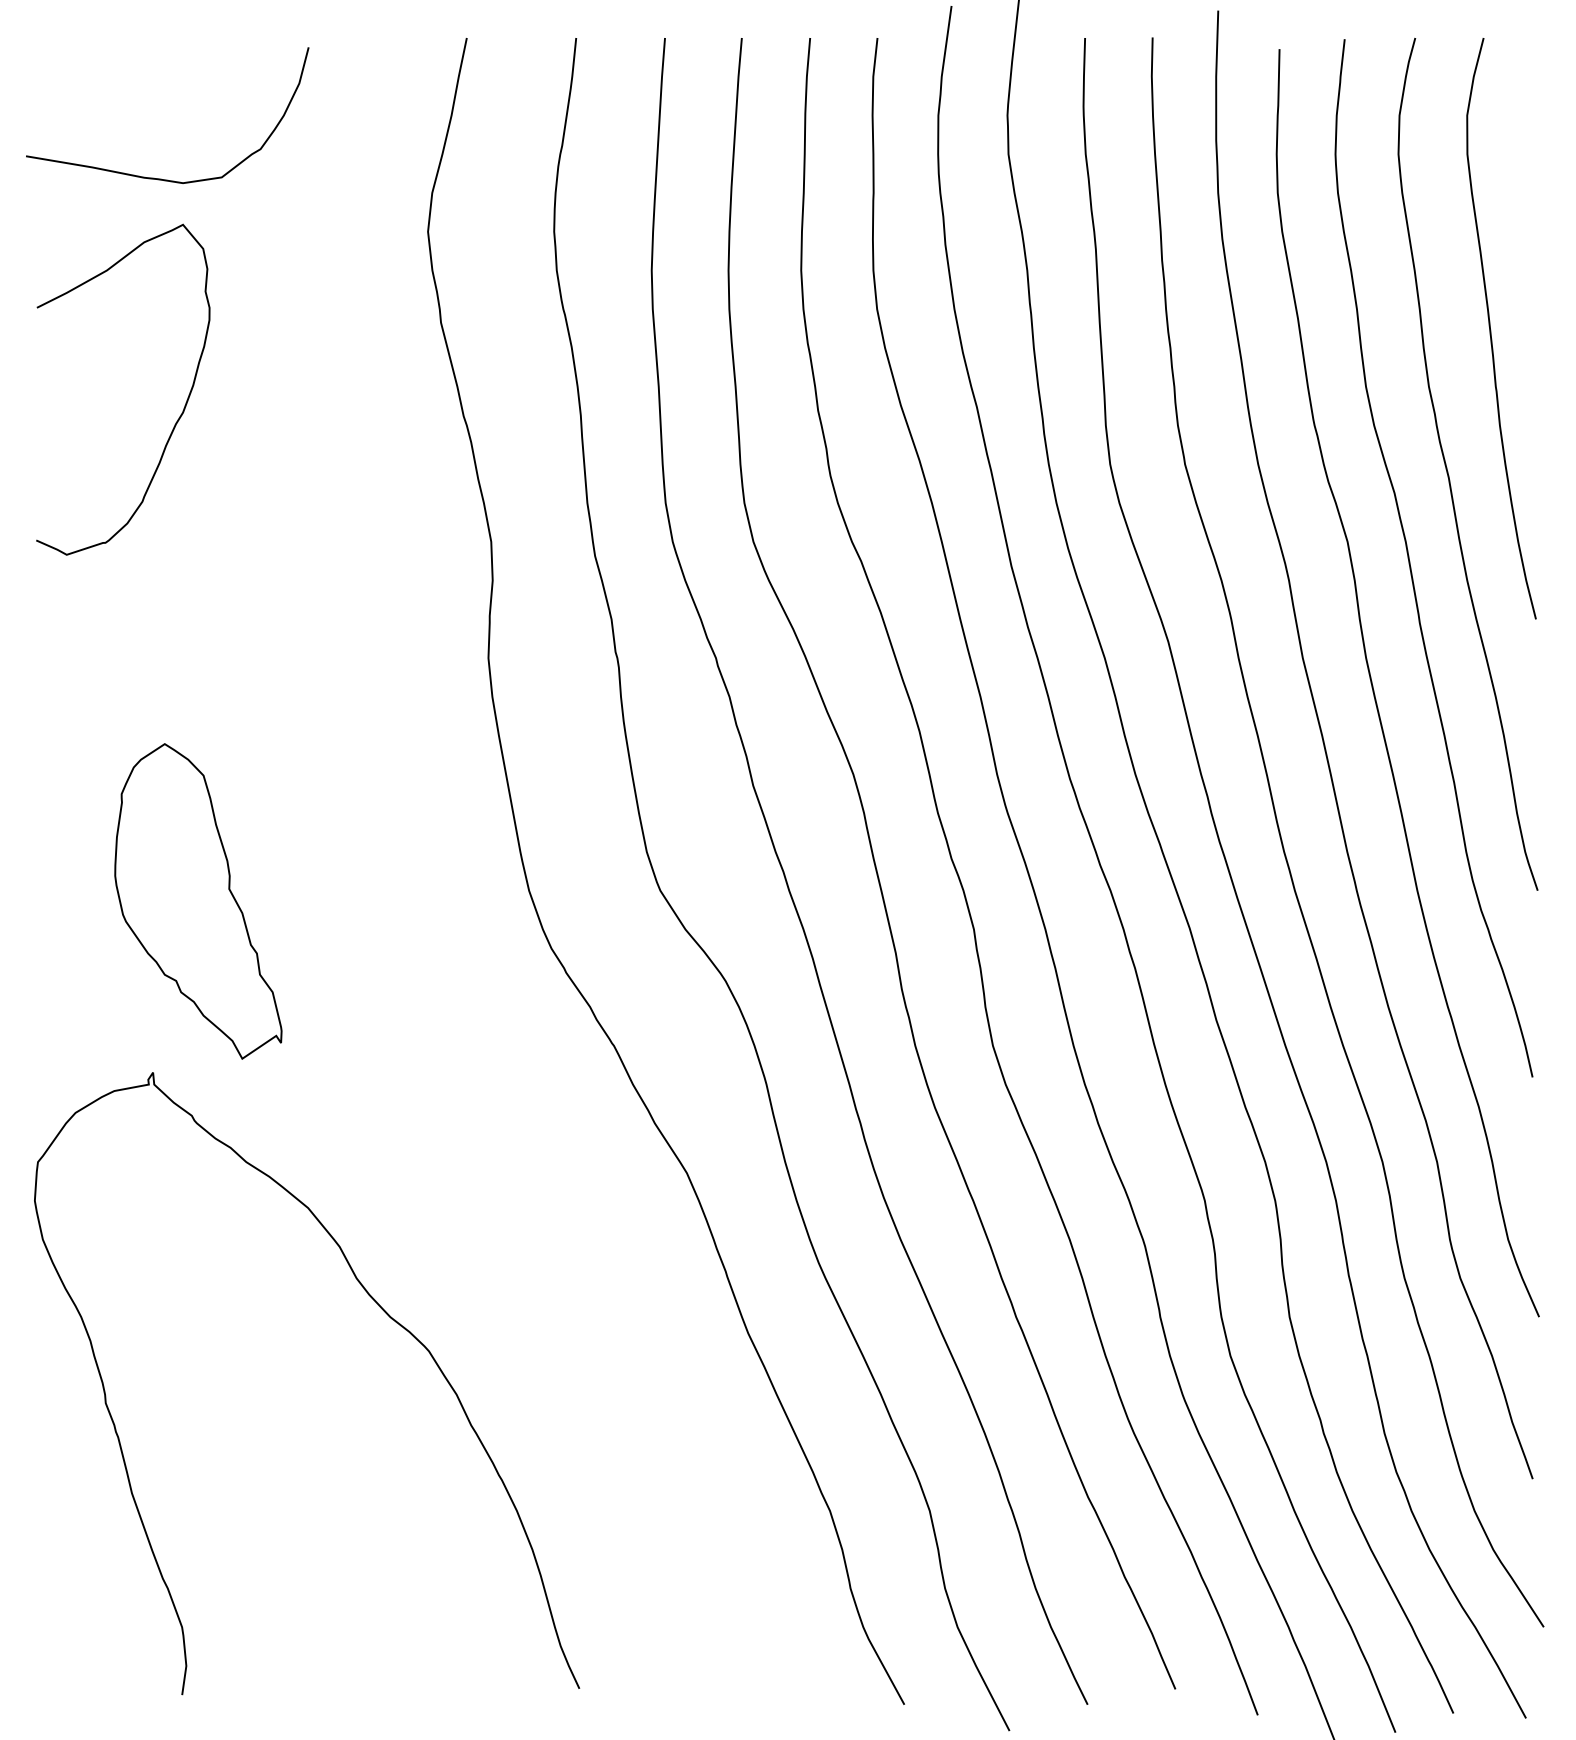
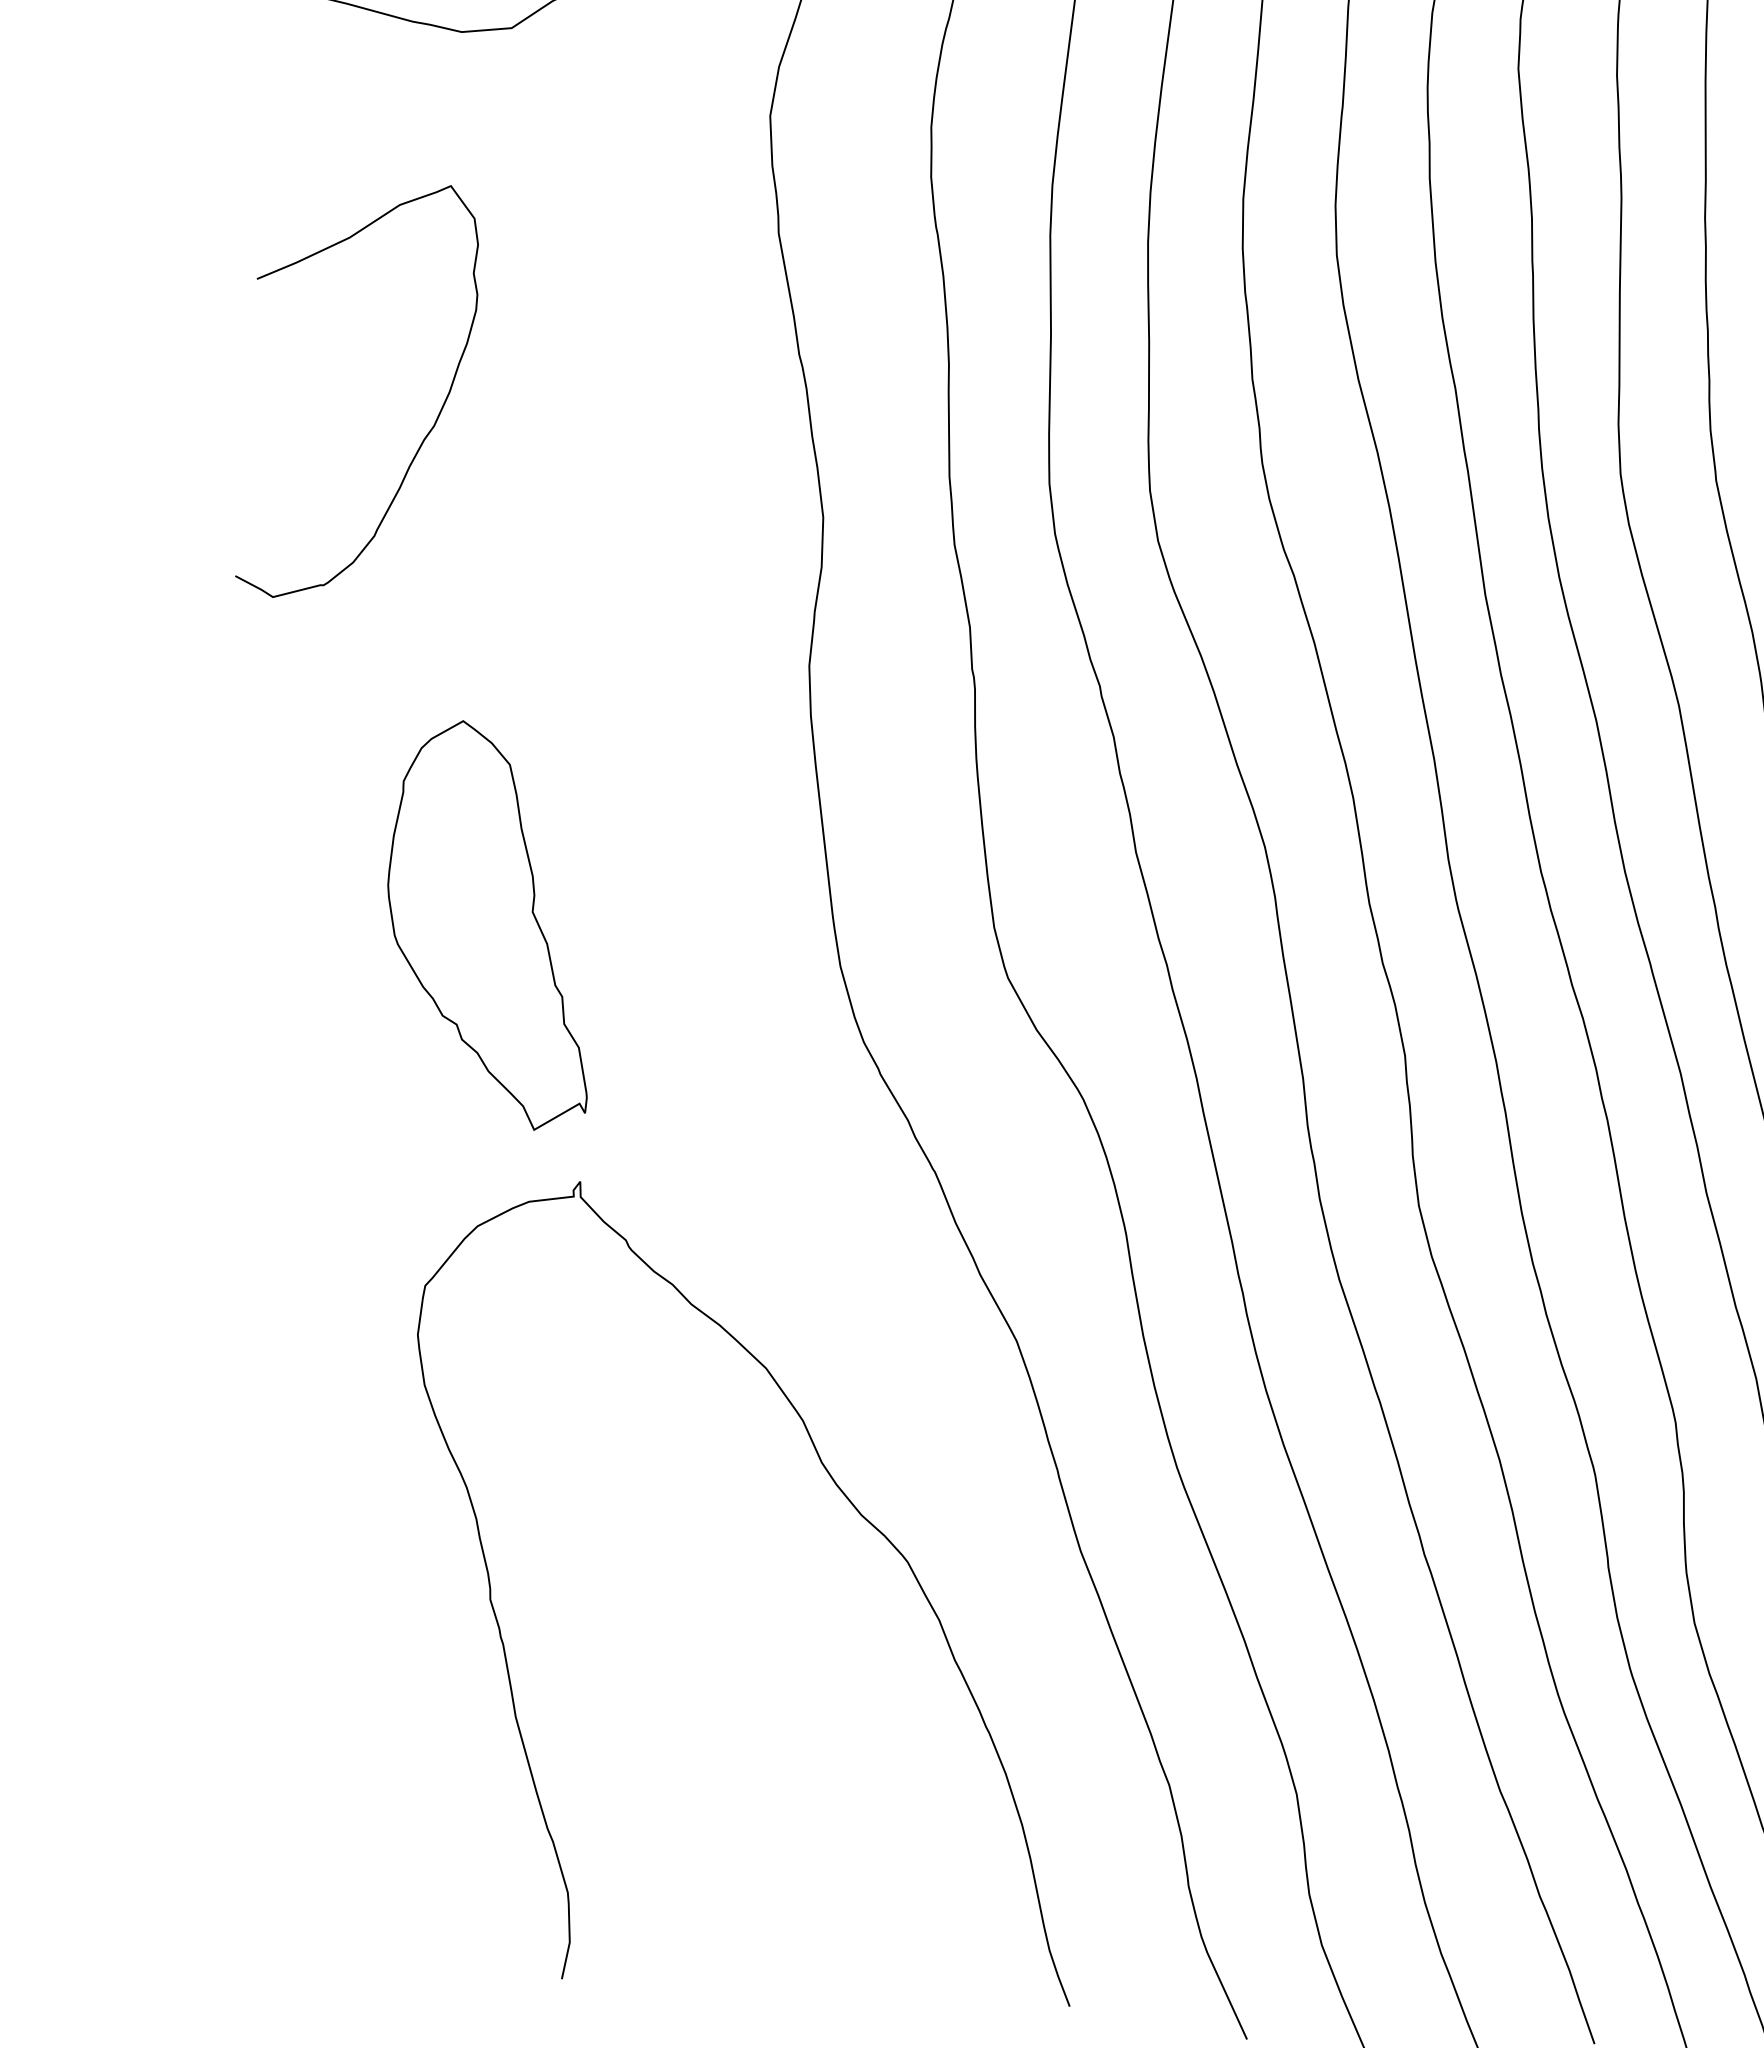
curve: (175, 422) -> (423, 437), moved
part: (198, 901) -> (492, 925), moved
curve: (381, 1309) -> (850, 1504), moved

